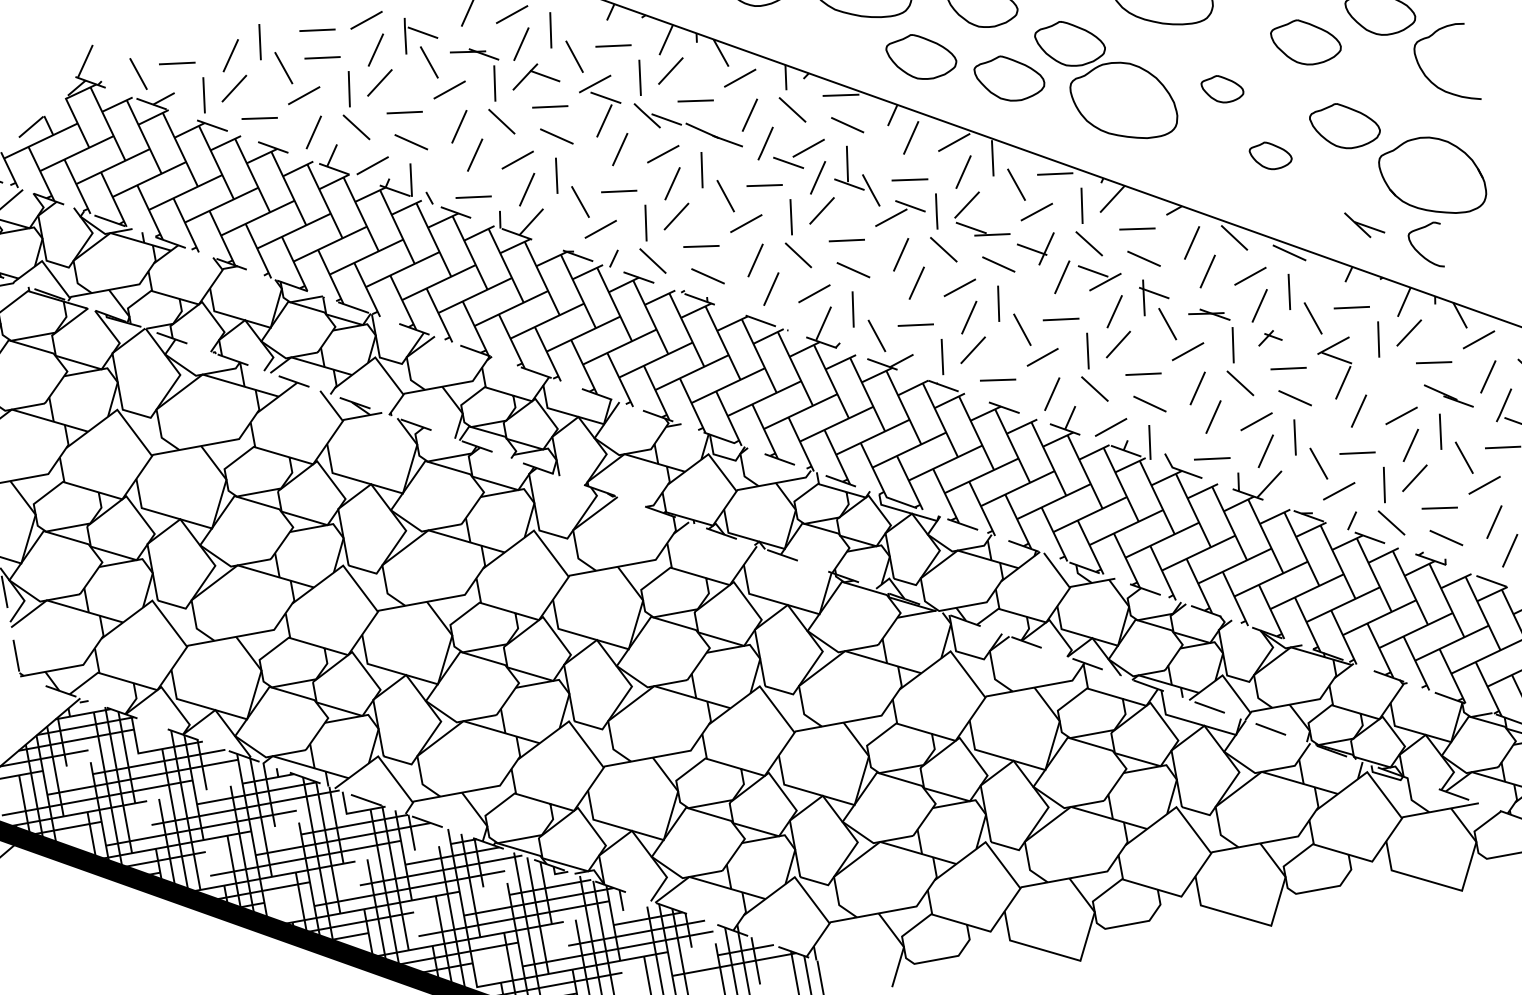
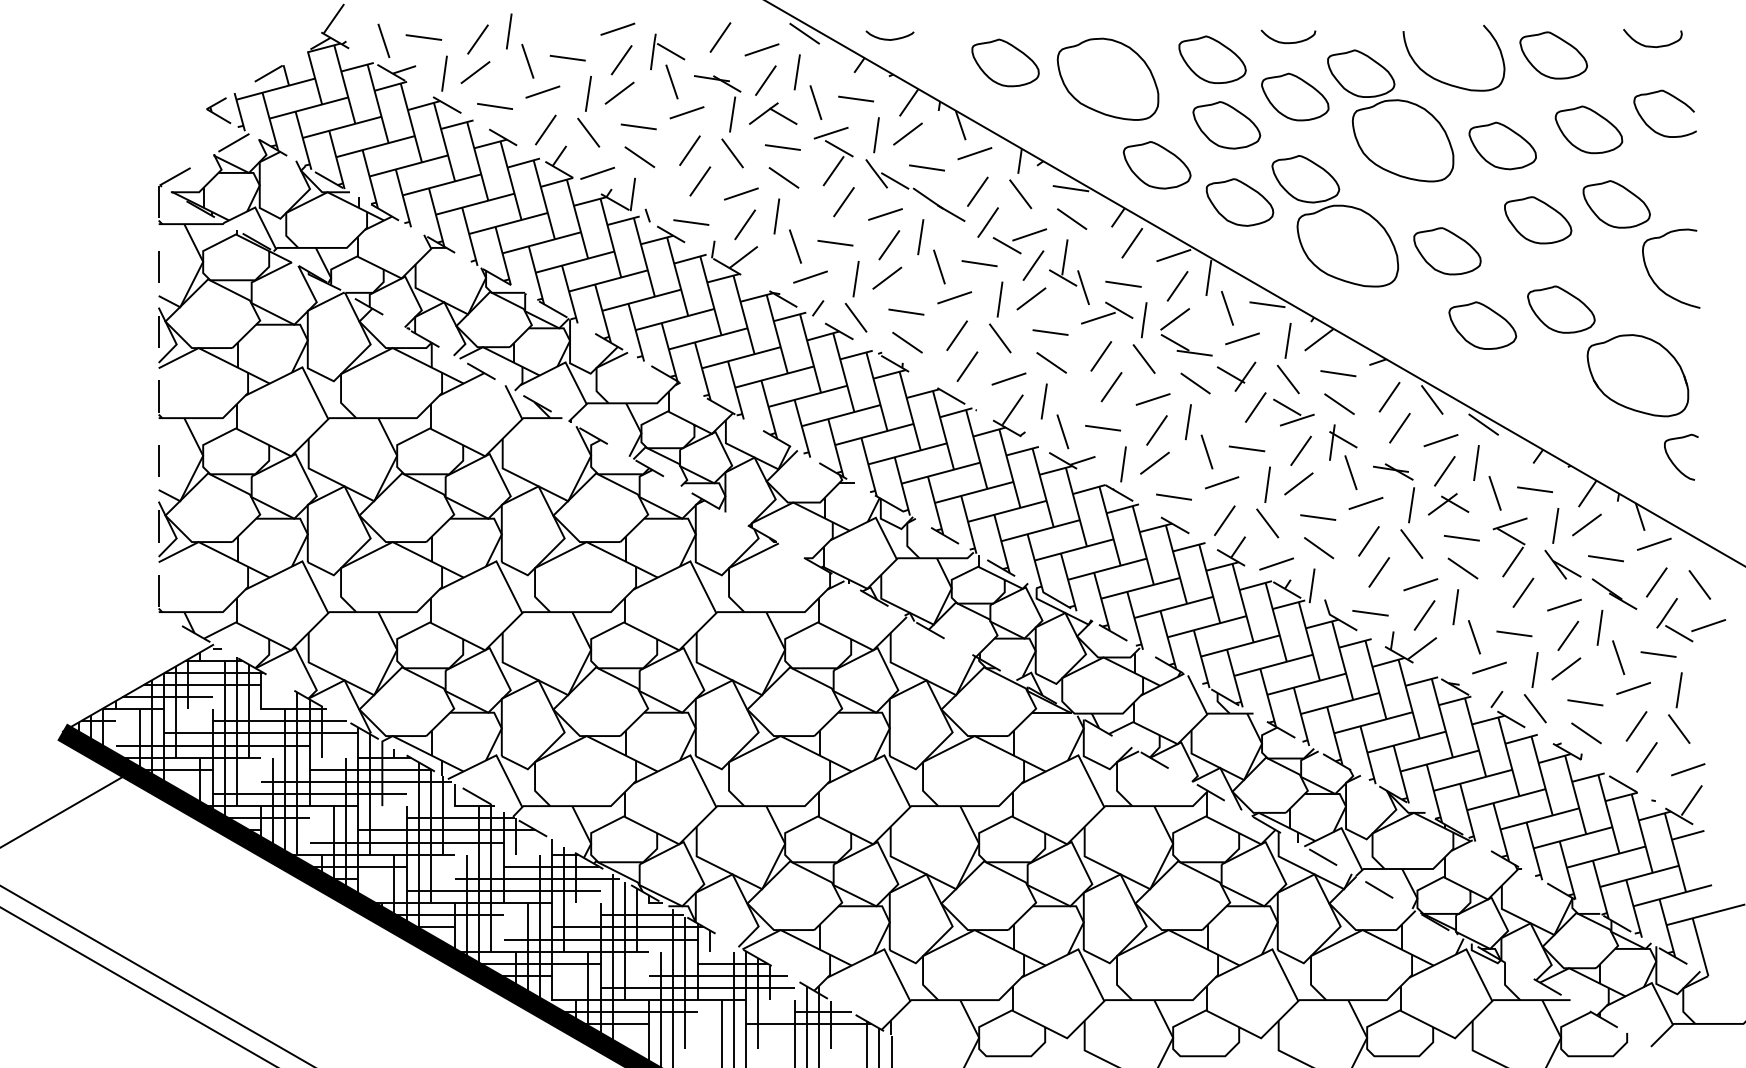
line: (317, 29) -> (567, 29), removed
part: (1222, 89) -> (1447, 251), size x1.67
part: (1270, 155) -> (1482, 325), size x1.67
part: (1364, 223) -> (1562, 564), moved
curve: (1419, 251) -> (1672, 460), moved
part: (1269, 337) -> (1448, 504), size x1.67

